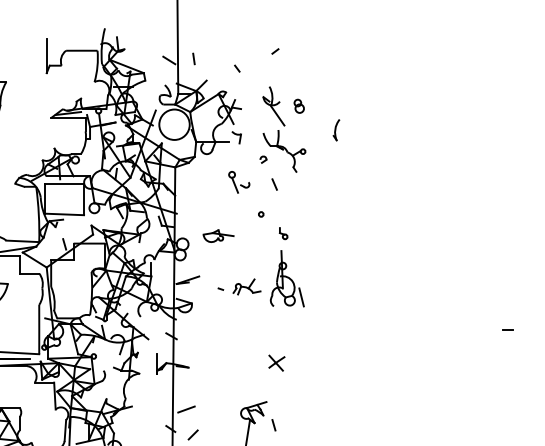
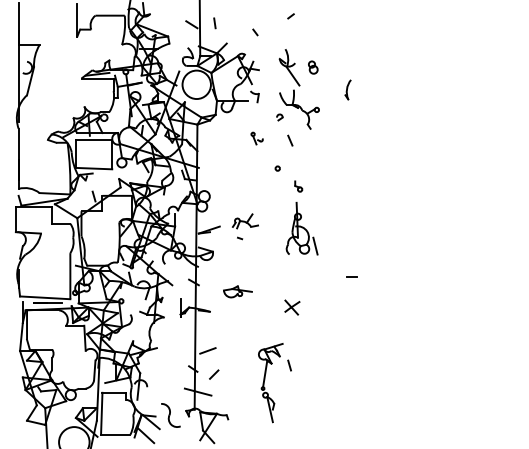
part: (238, 182) -> (256, 138), size x0.6
part: (218, 235) -> (237, 291), moved
part: (245, 287) -> (244, 221), moved
line: (507, 329) -> (351, 276), moved

